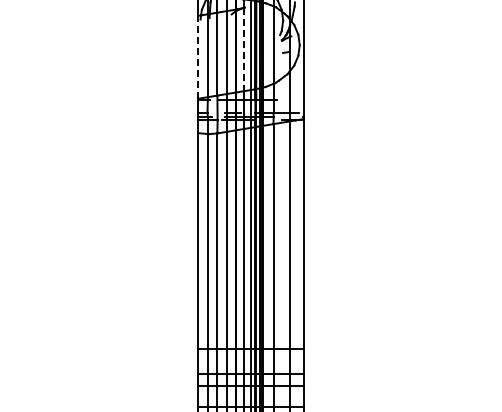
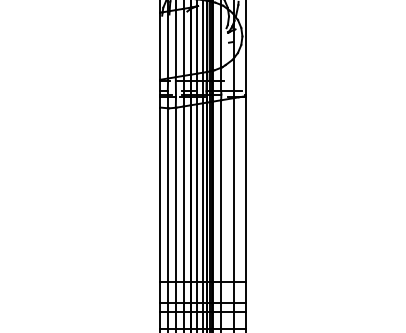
line: (244, 49) -> (197, 39), dashed -> solid
line: (198, 56) -> (160, 45), dashed -> solid

